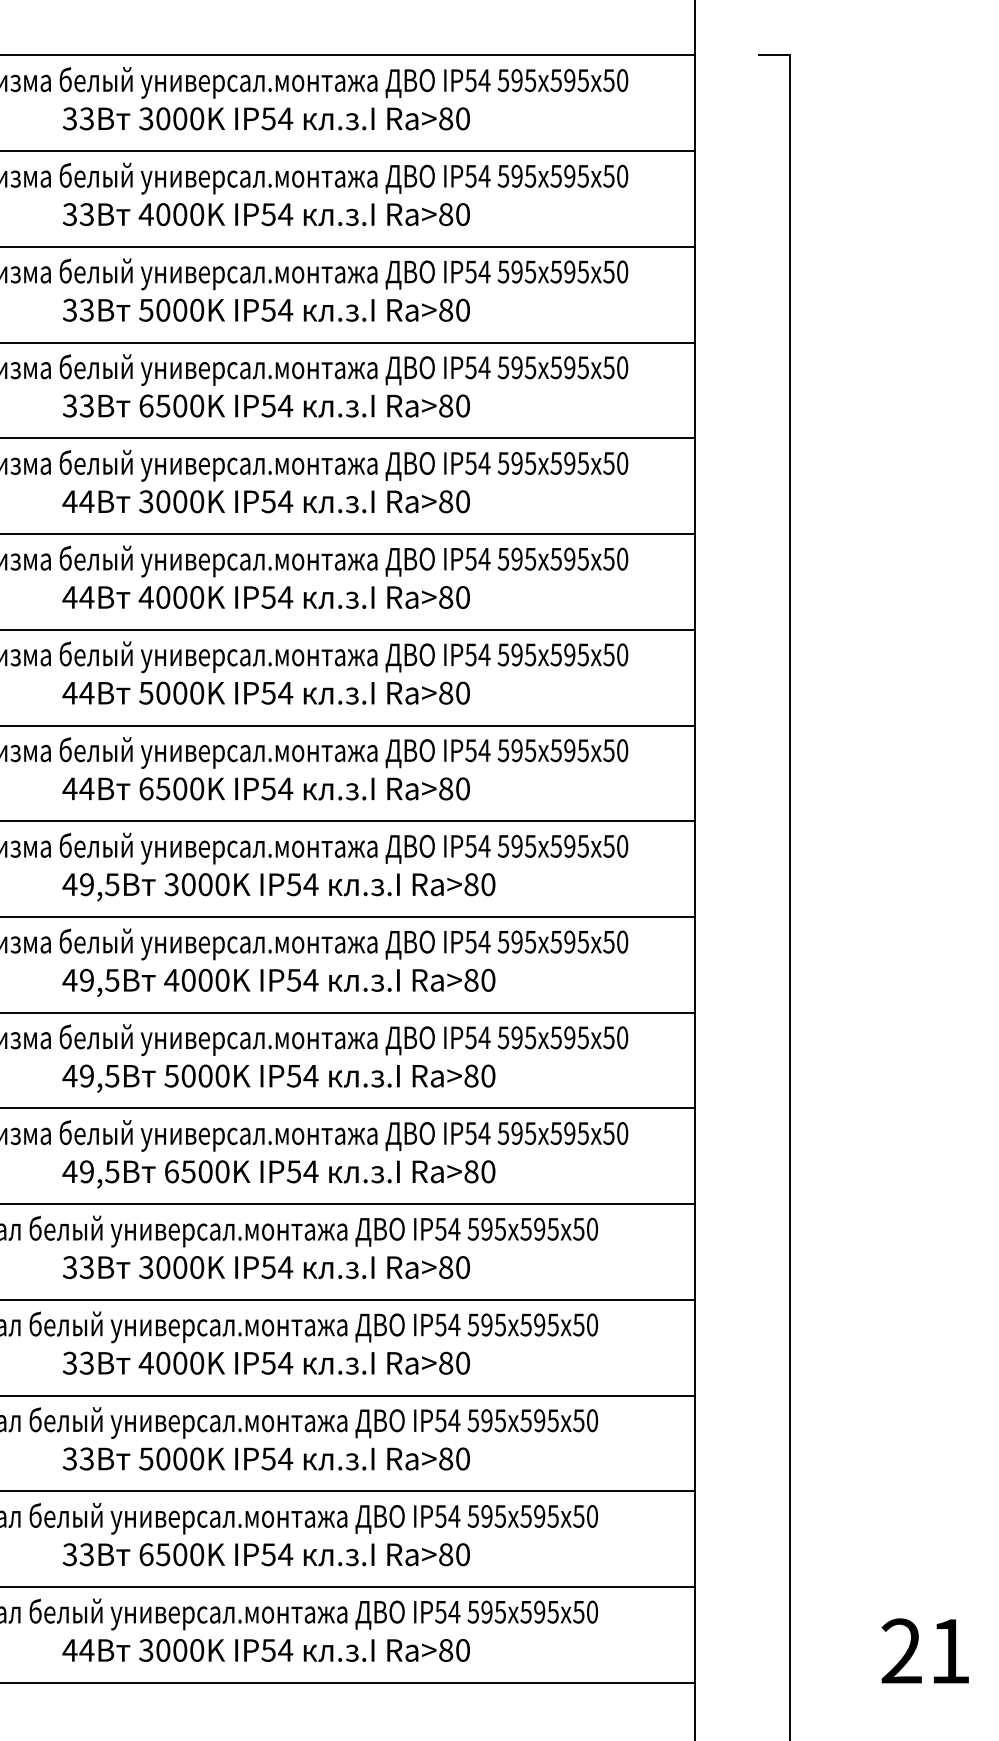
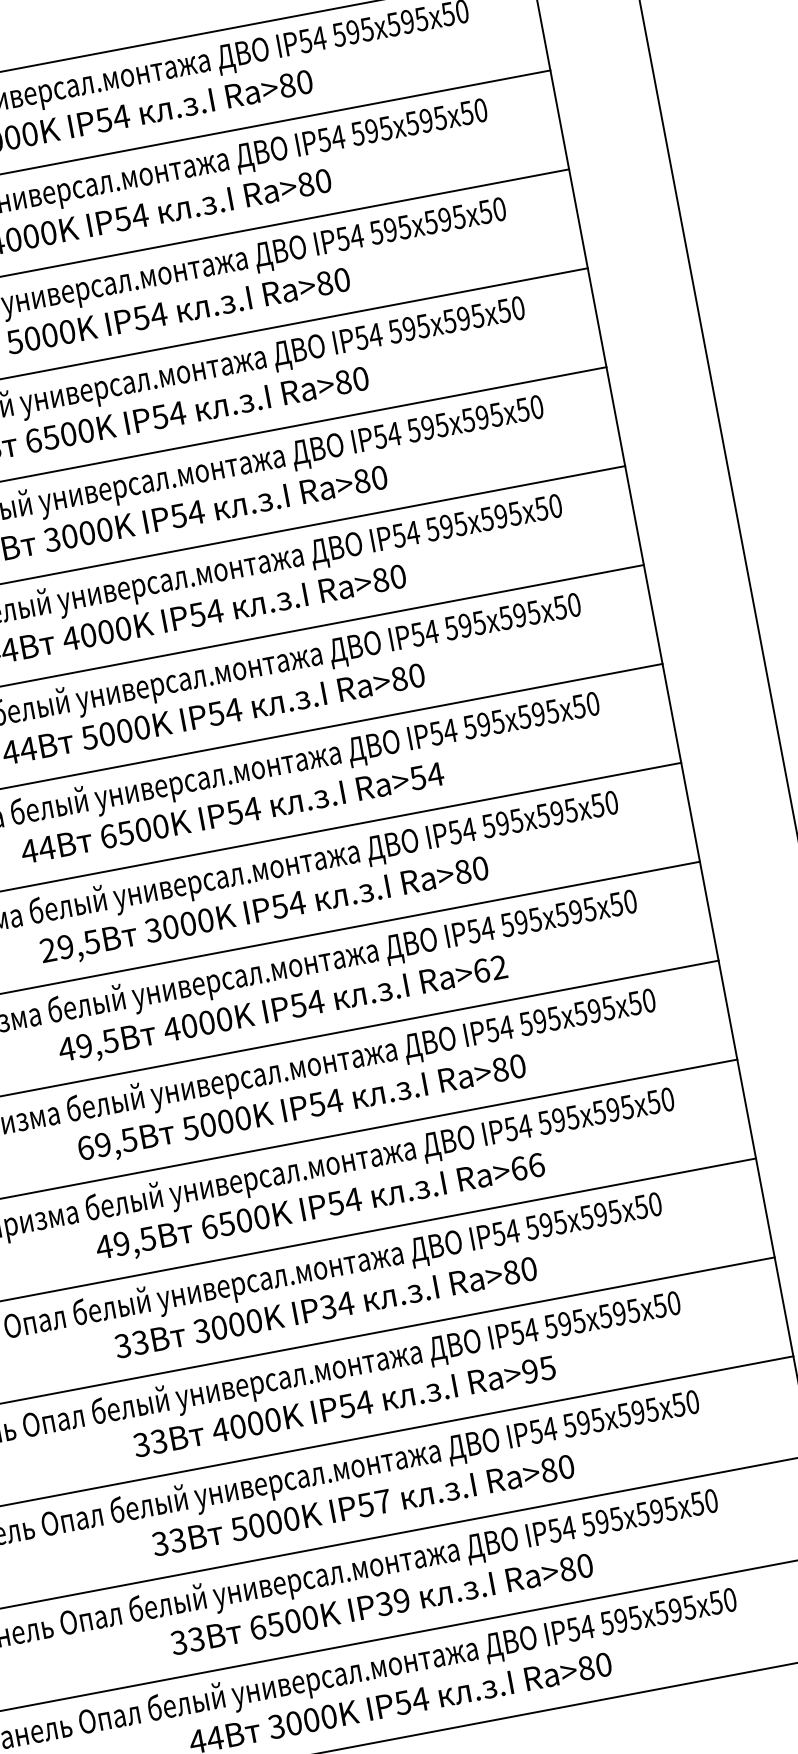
text: (454, 788) -> (426, 775), Ra>80 -> Ra>54
text: (69, 884) -> (47, 950), 49,5 -> 29,5
text: (479, 979) -> (489, 968), Ra>80 -> Ra>62
text: (69, 1075) -> (84, 1147), 49,5 -> 69,5
text: (479, 1171) -> (527, 1166), Ra>80 -> Ra>66
text: (268, 1267) -> (328, 1307), IP54 -> IP34
text: (454, 1362) -> (538, 1369), Ra>80 -> Ra>95
text: (285, 1458) -> (382, 1501), IP54 -> IP57
text: (277, 1554) -> (393, 1601), IP54 -> IP39

